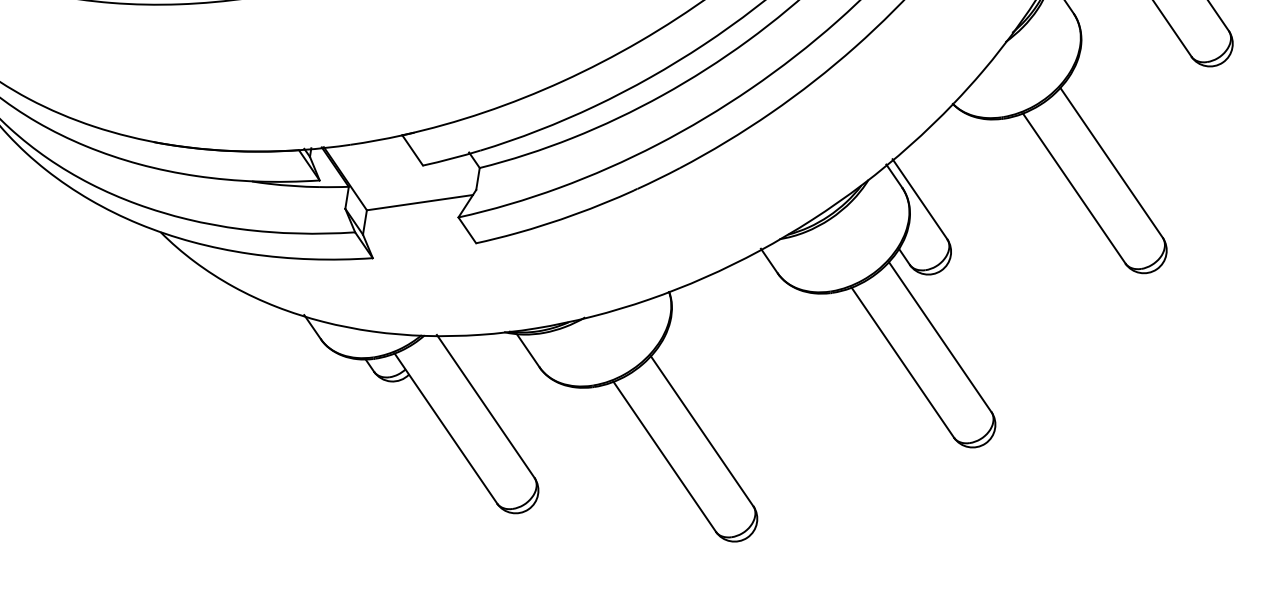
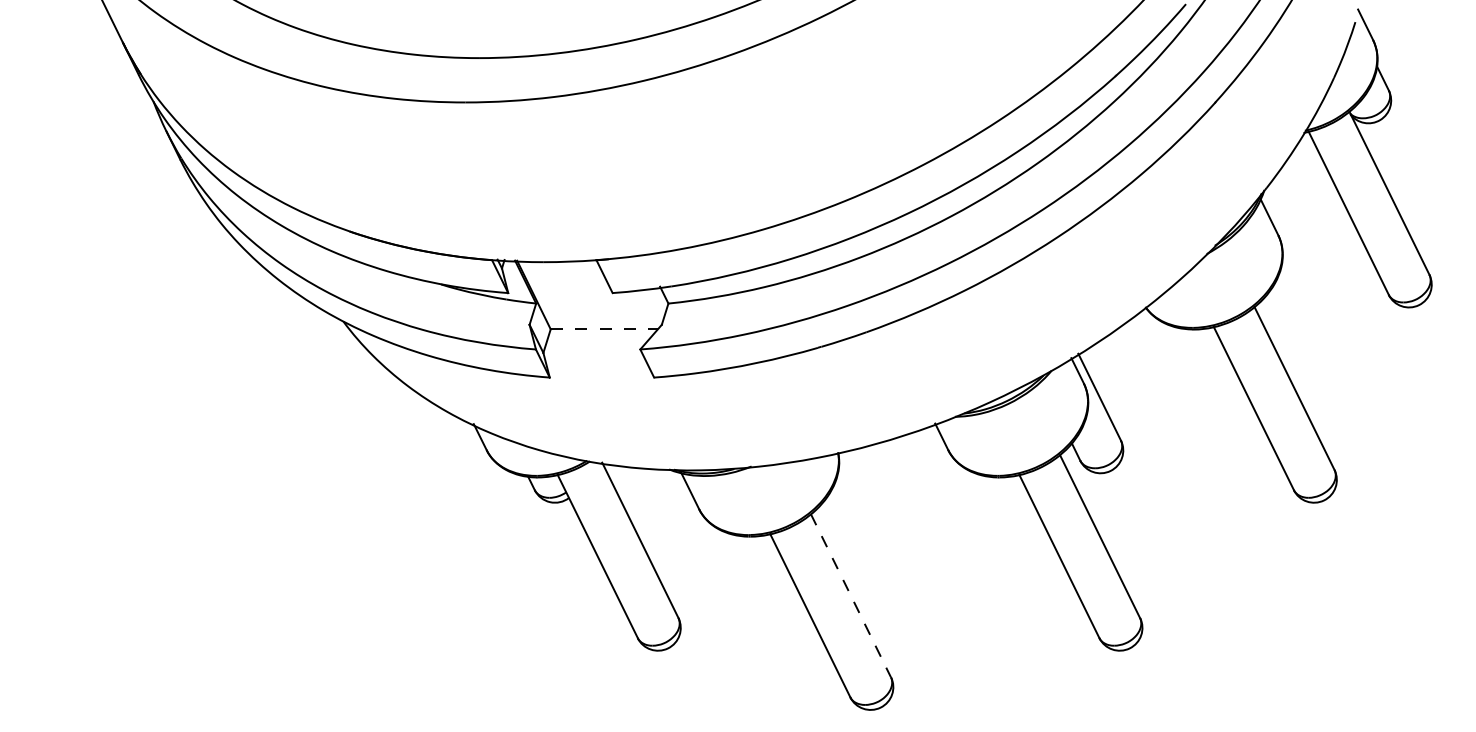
line: (420, 202) -> (604, 329), solid -> dashed
line: (701, 430) -> (850, 595), solid -> dashed

